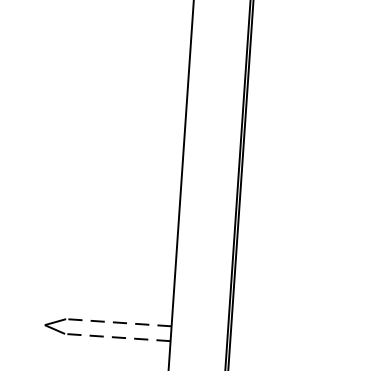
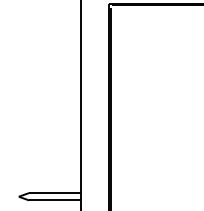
line: (117, 323) -> (54, 193), dashed -> solid
line: (116, 337) -> (54, 200), dashed -> solid

